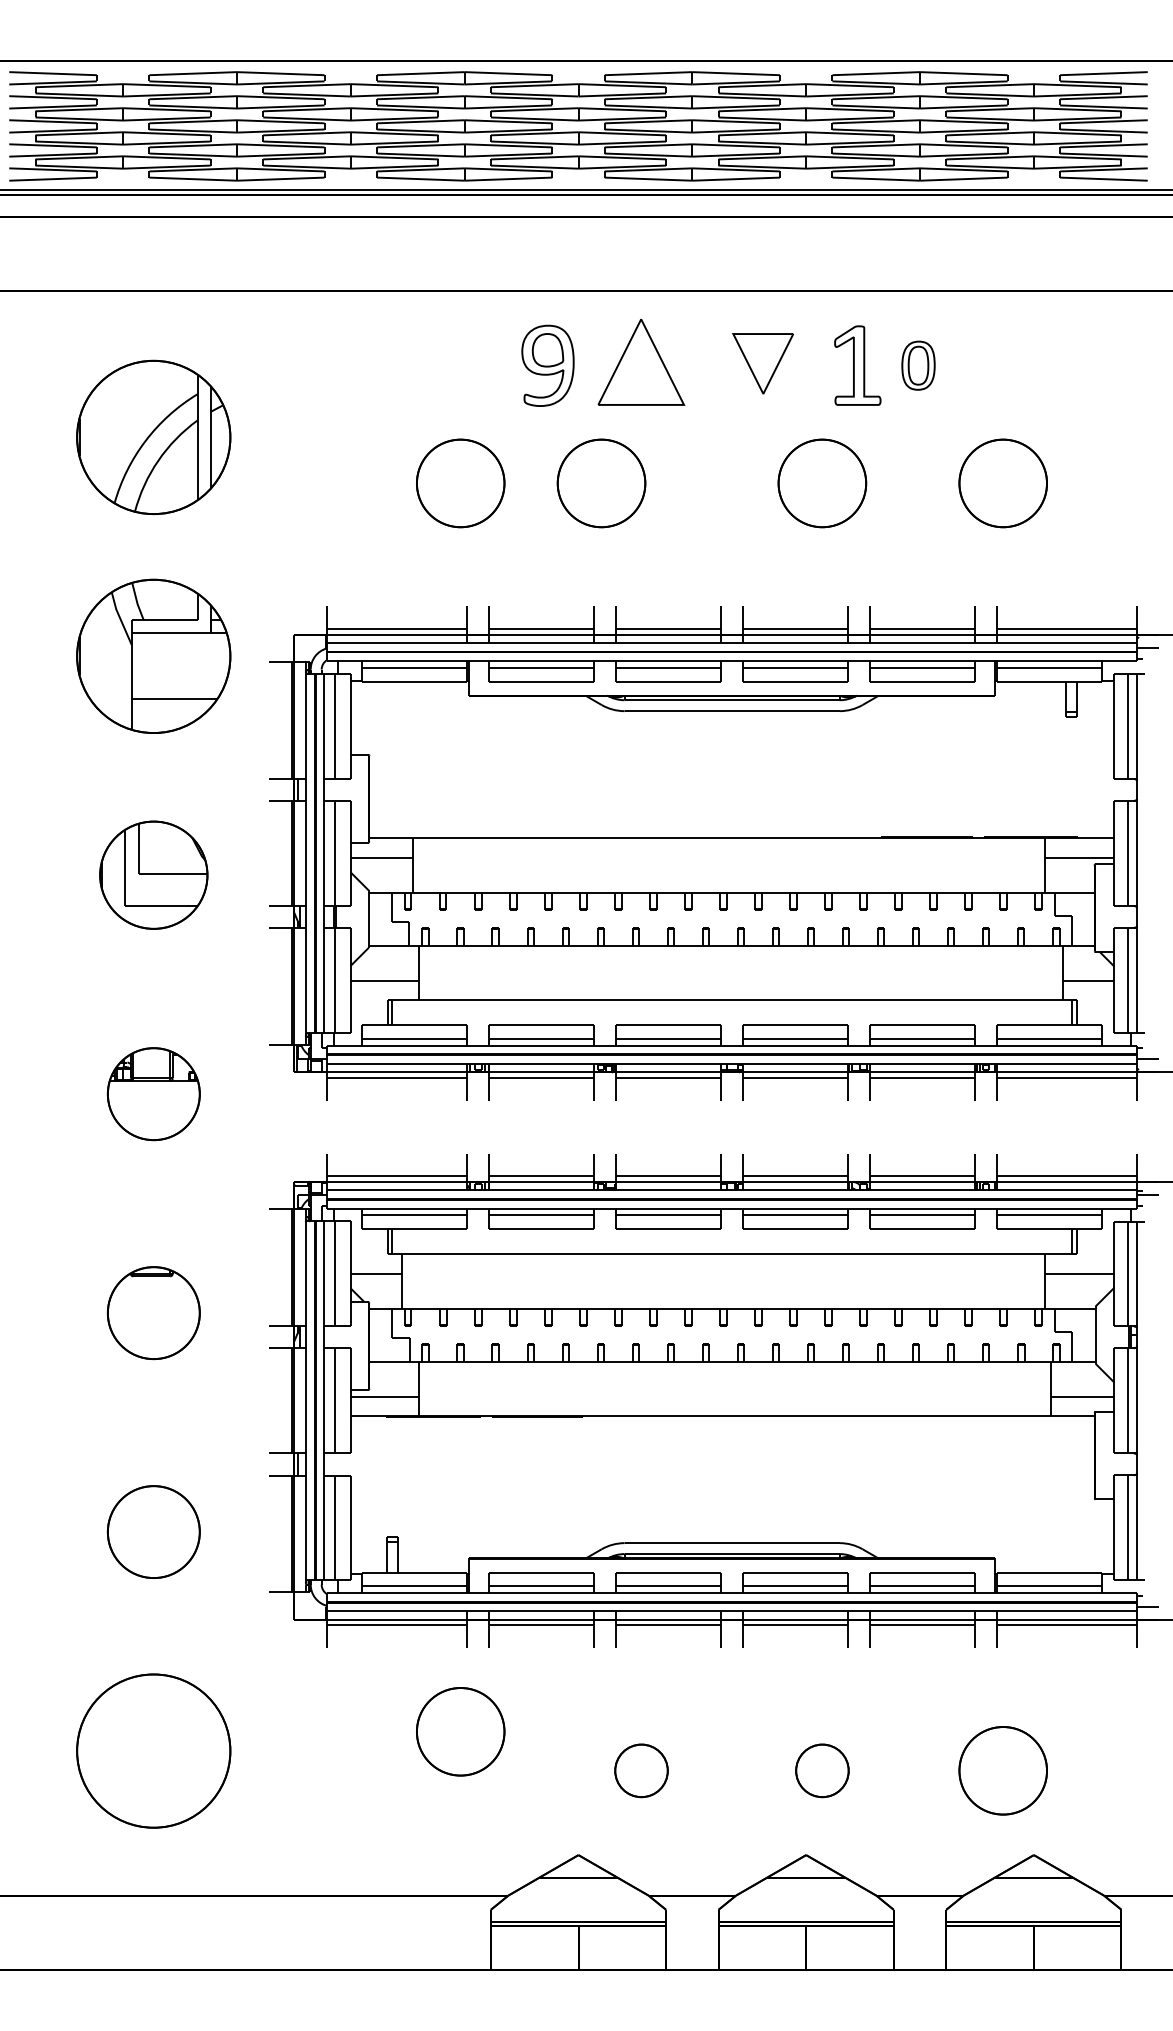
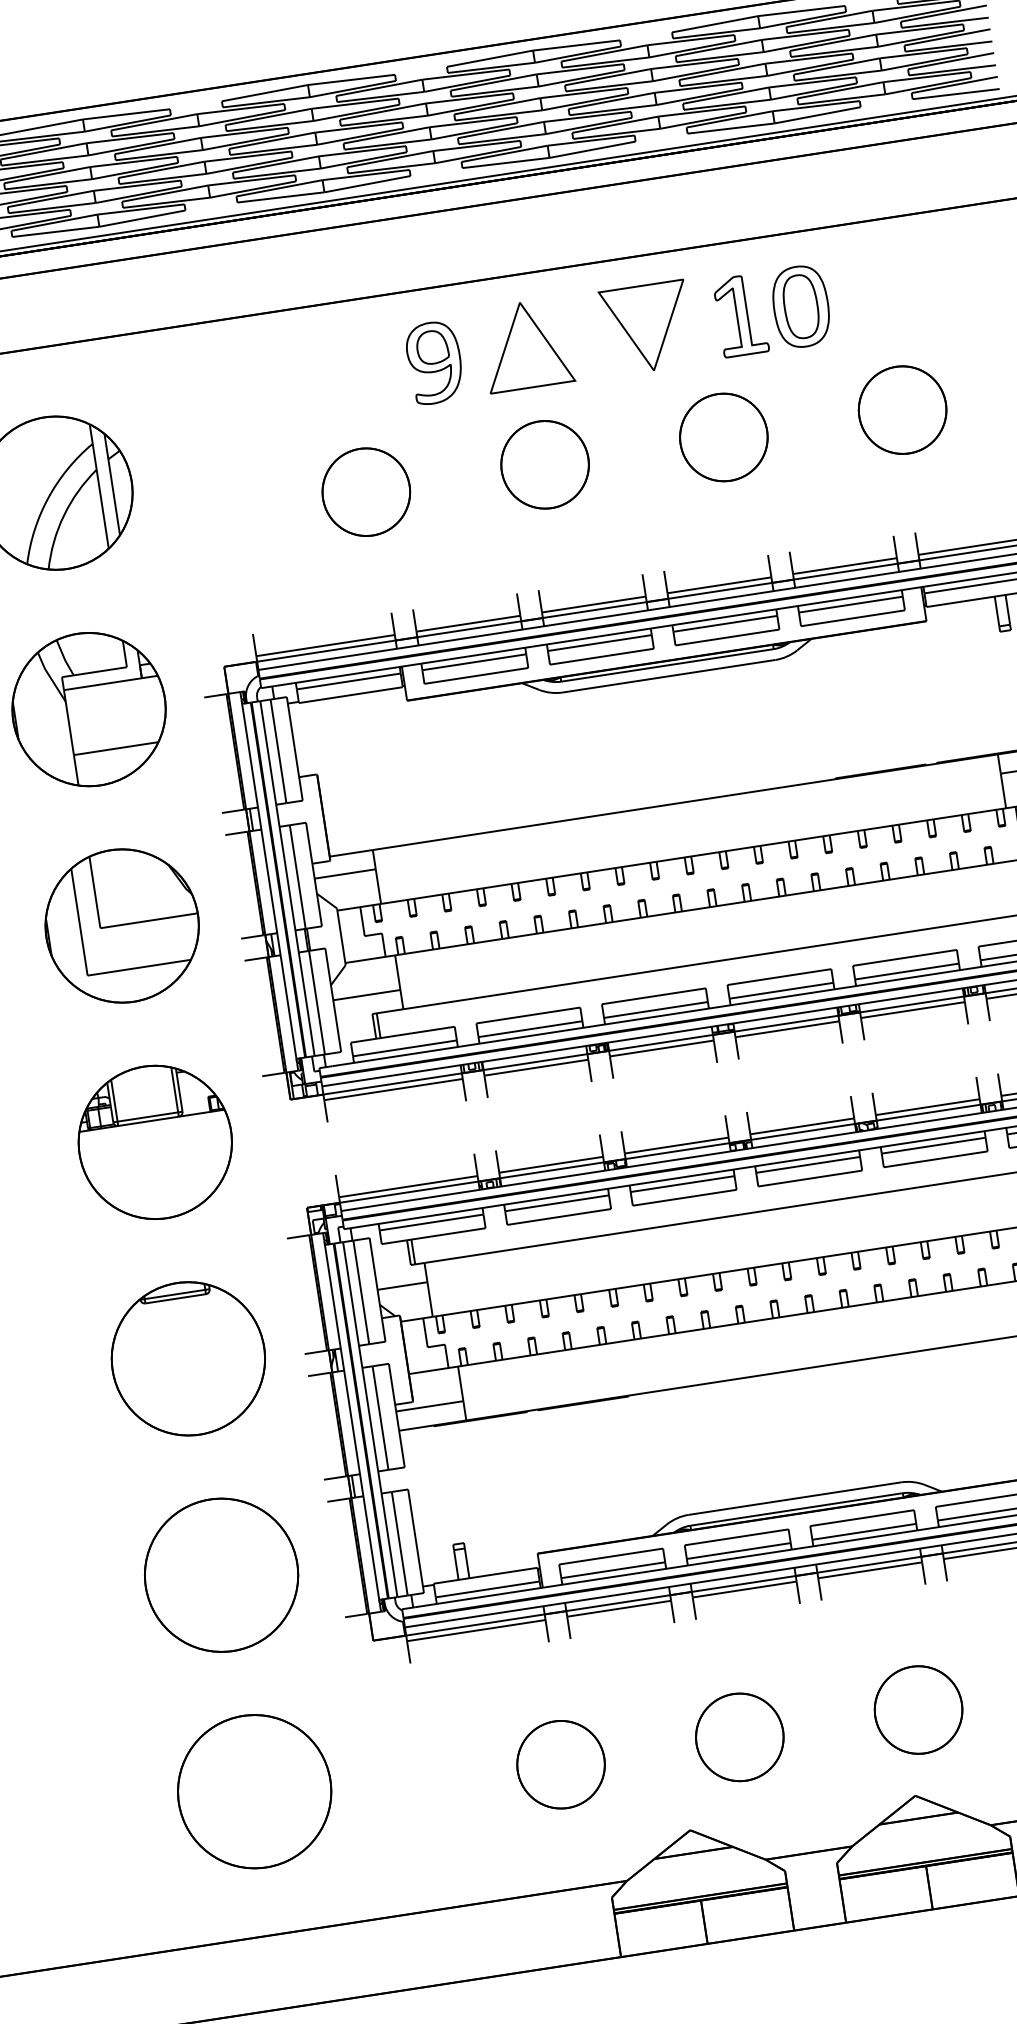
part: (762, 363) -> (646, 327), size x1.43
part: (918, 365) -> (801, 306), size x1.67
part: (601, 483) -> (545, 464), moved
part: (153, 874) -> (121, 925), size x1.43
part: (153, 1093) -> (154, 1141), size x1.67
part: (153, 1312) -> (188, 1358), size x1.67
part: (153, 1531) -> (221, 1574), size x1.67
part: (460, 1731) -> (560, 1764), moved
part: (641, 1770) -> (739, 1737), size x1.67
part: (822, 1770) -> (918, 1709), size x1.67

